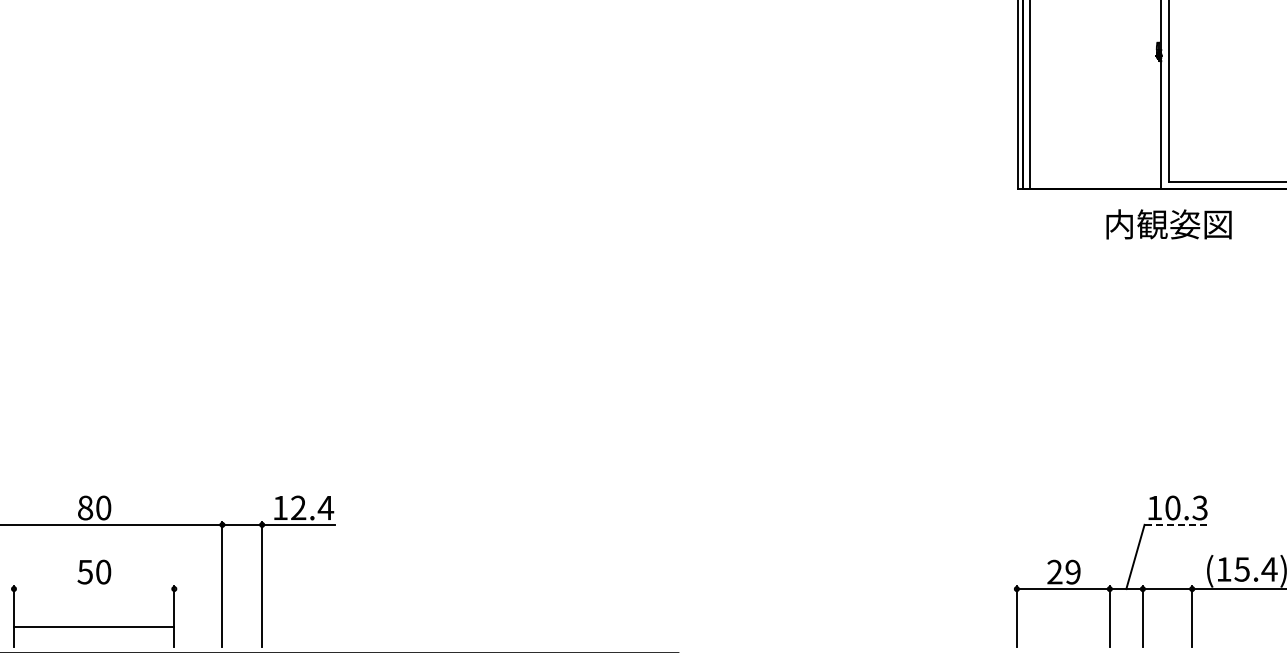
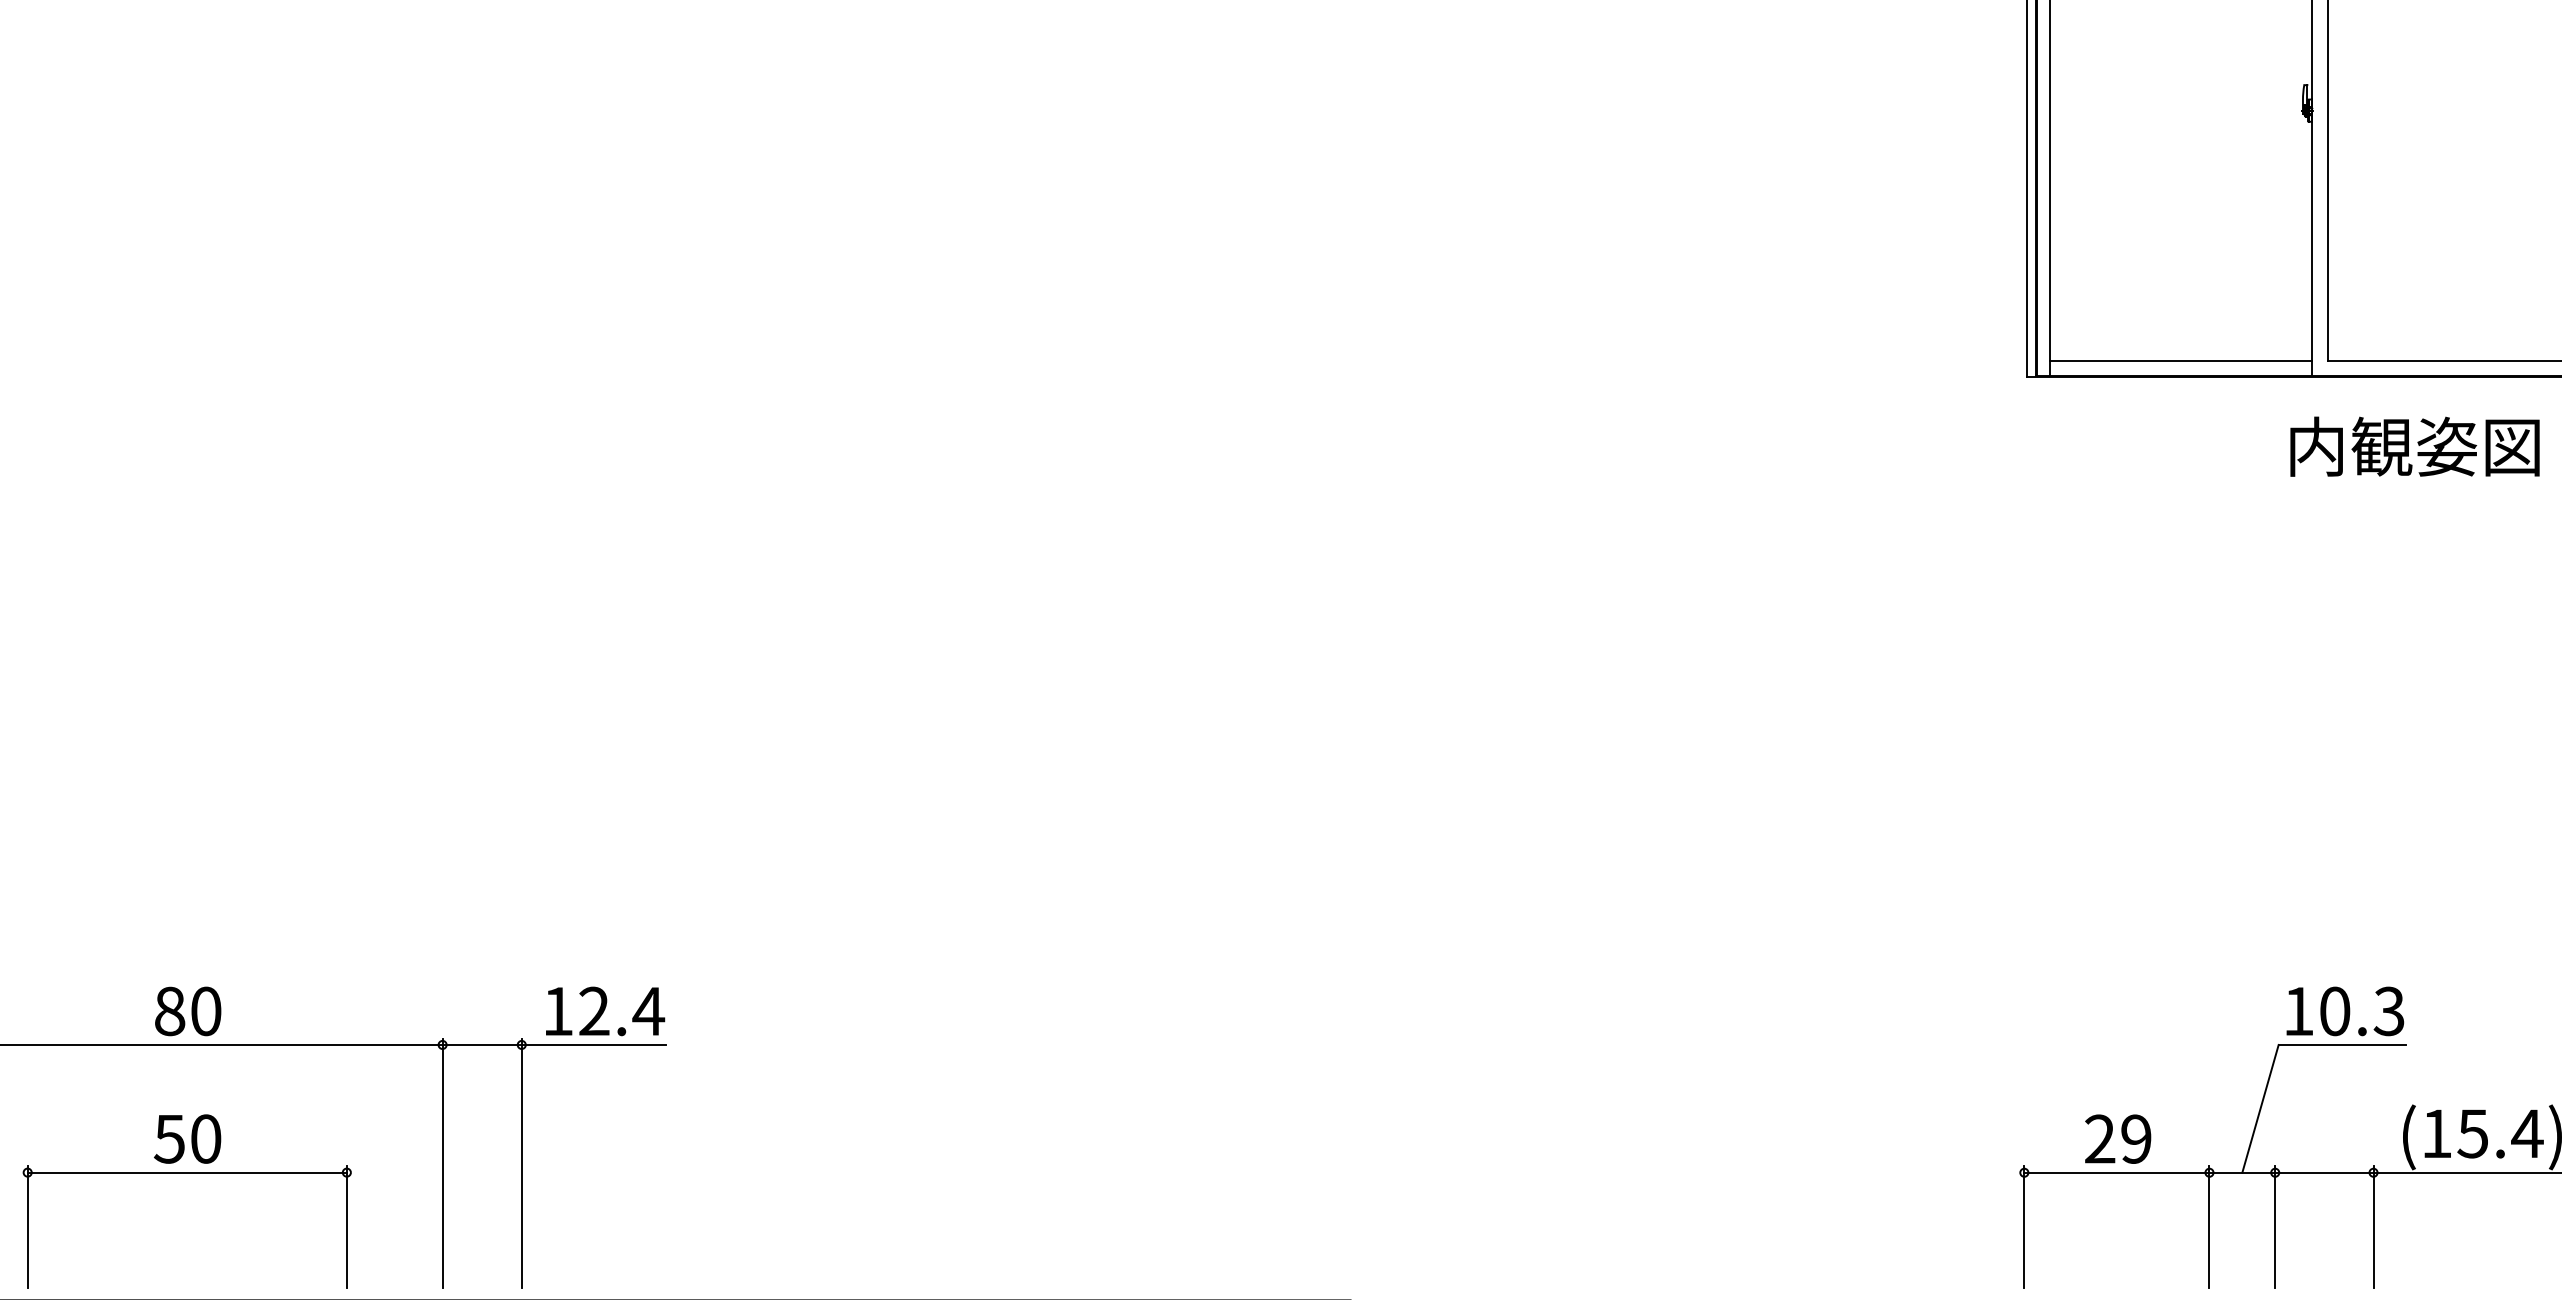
line: (1095, 181) -> (2180, 361), added
text: (1168, 224) -> (2413, 446), moved
line: (1176, 524) -> (2342, 1044), dashed -> solid
line: (94, 626) -> (187, 1171), moved

